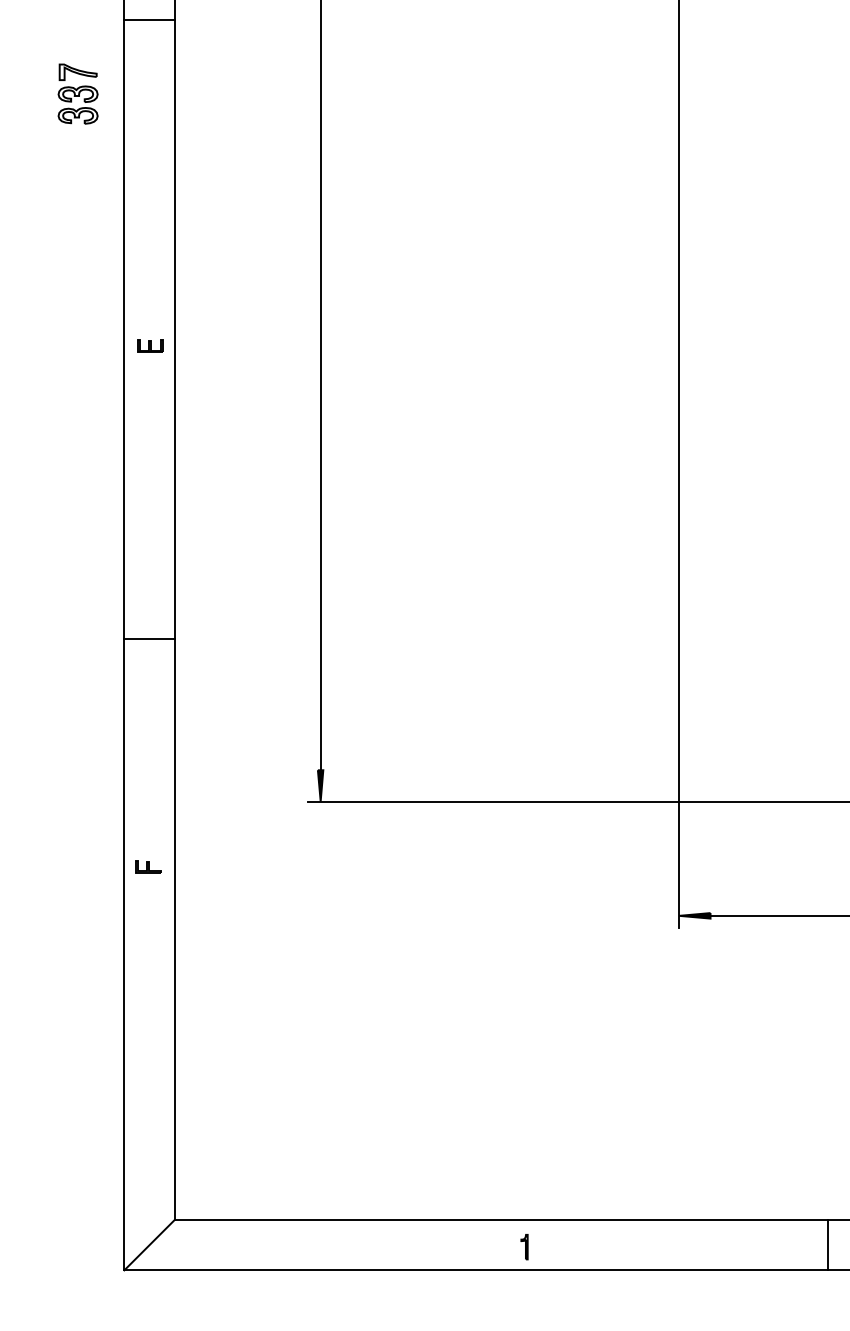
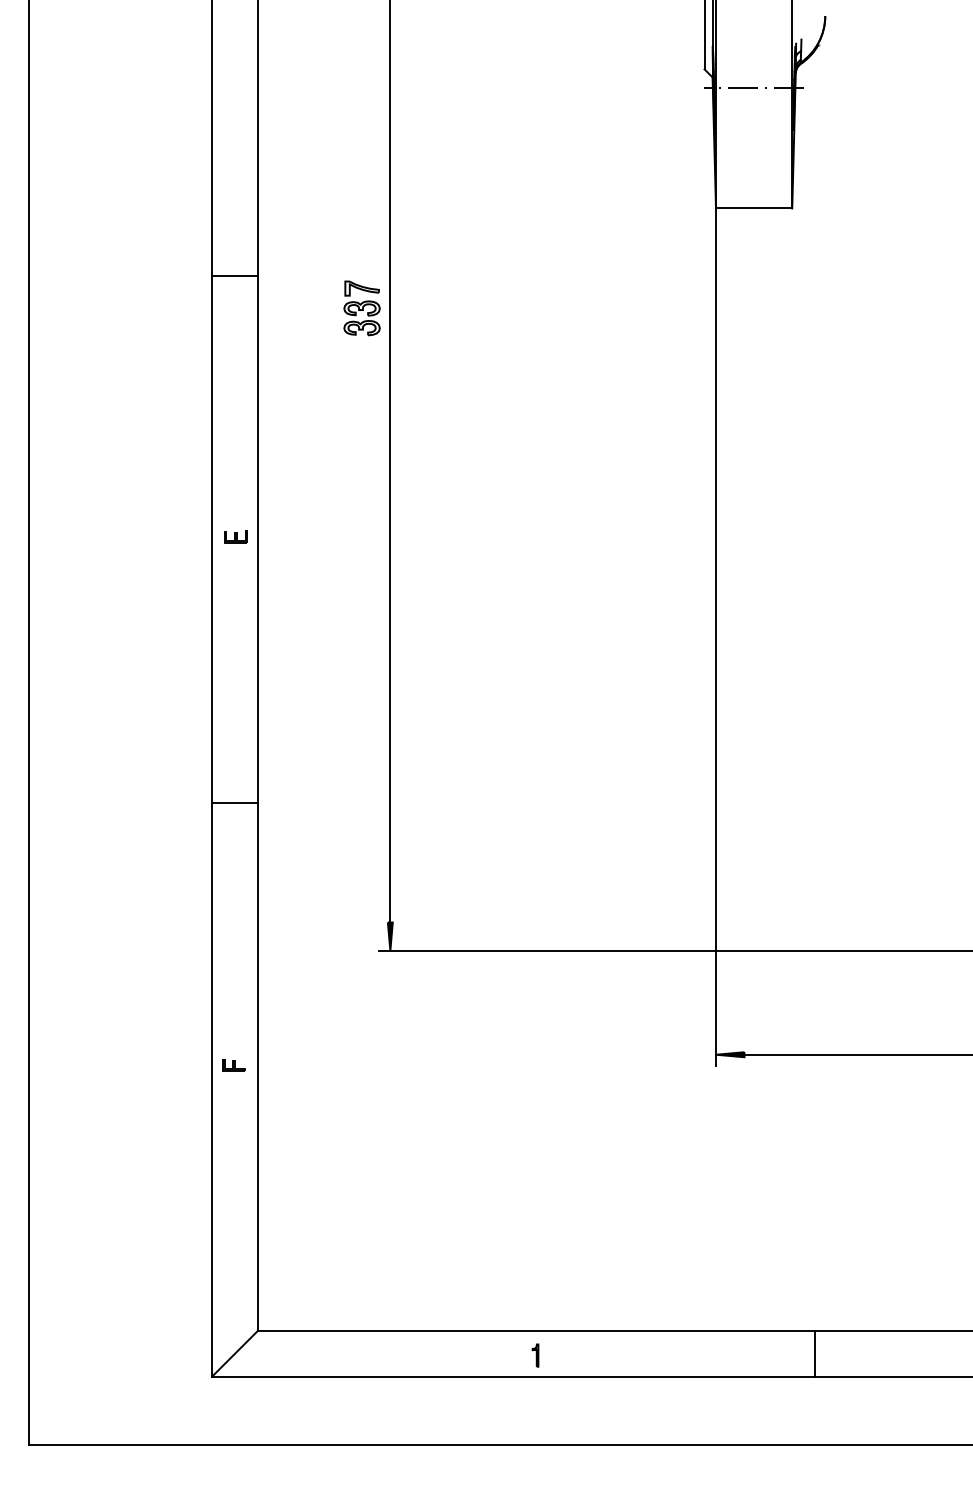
line: (149, 19) -> (234, 275), moved
part: (77, 94) -> (361, 308), moved
part: (147, 867) -> (233, 1065), moved
line: (827, 1244) -> (814, 1353), moved
part: (524, 1246) -> (535, 1355), moved

